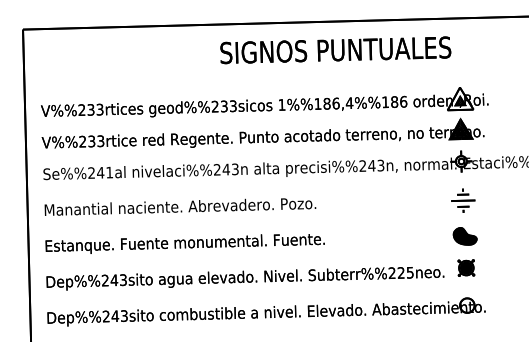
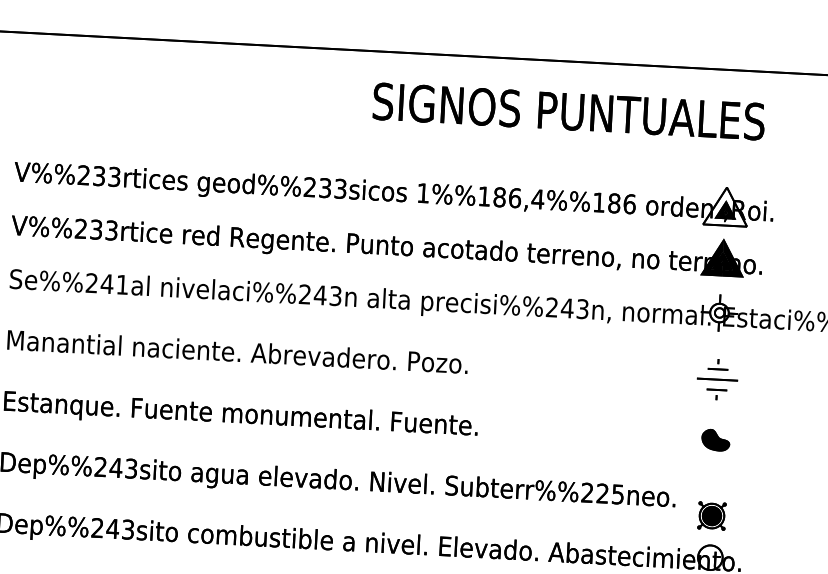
text: (335, 50) -> (568, 111), moved
part: (464, 236) -> (714, 440), size x0.7
part: (466, 267) -> (712, 515), moved

